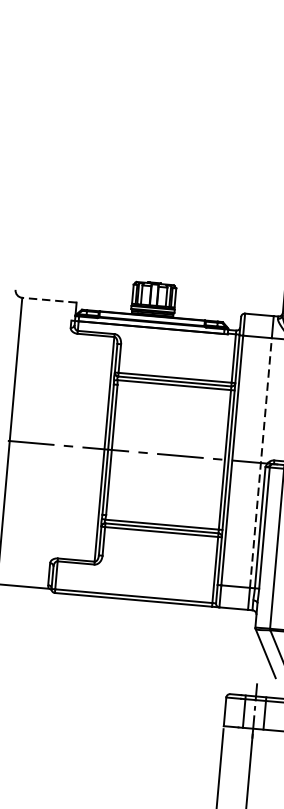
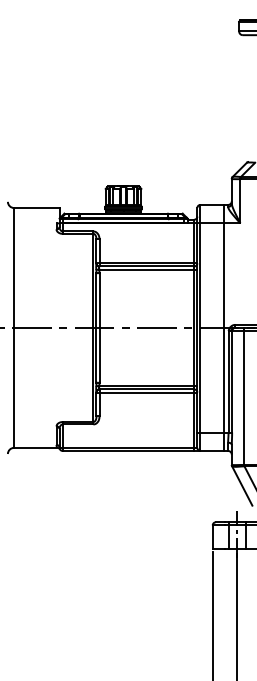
line: (49, 300) -> (36, 208), dashed -> solid
line: (261, 462) -> (224, 327), dashed -> solid

